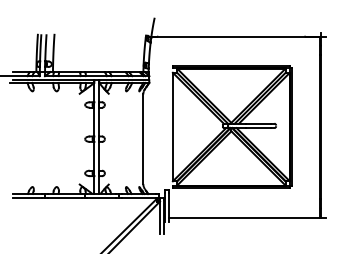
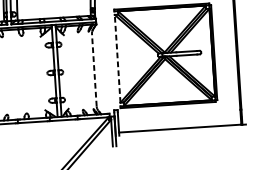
line: (172, 126) -> (117, 58), solid -> dashed
line: (143, 139) -> (94, 70), solid -> dashed

